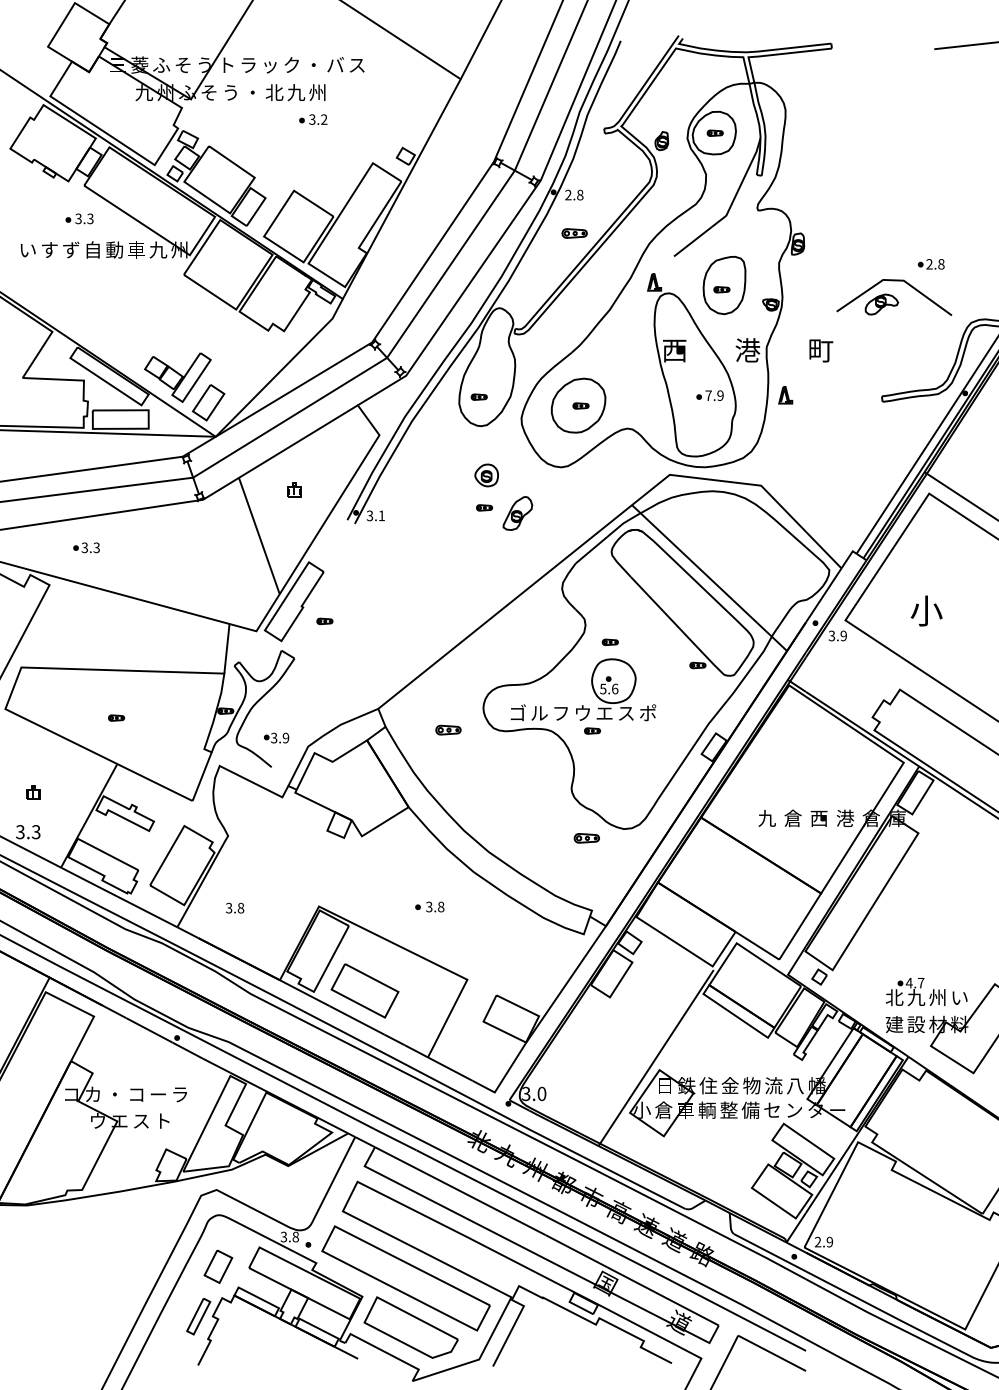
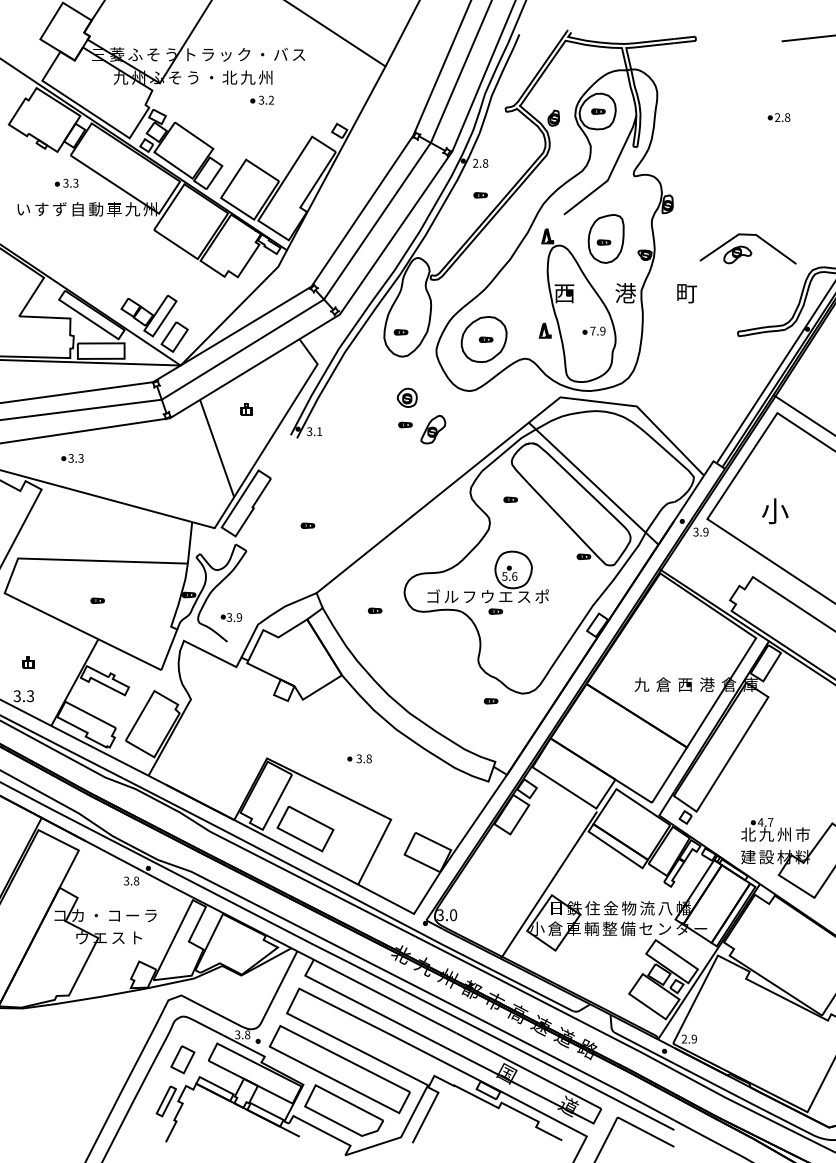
part: (573, 232) -> (479, 194), size x0.62
part: (931, 264) -> (779, 117), moved
part: (785, 395) -> (545, 330), moved
part: (324, 621) -> (307, 525), moved
part: (609, 641) -> (510, 499), moved
part: (447, 729) -> (374, 610), size x0.62
part: (586, 837) -> (490, 700), size x0.62
text: (235, 907) -> (131, 880), moved
text: (959, 997) -> (802, 834), い -> 市

